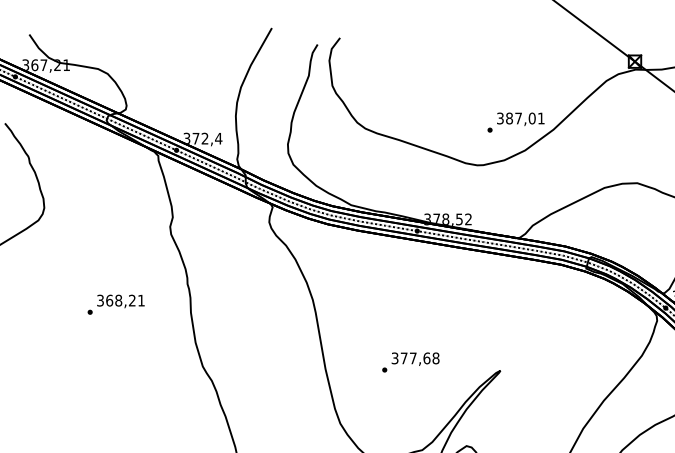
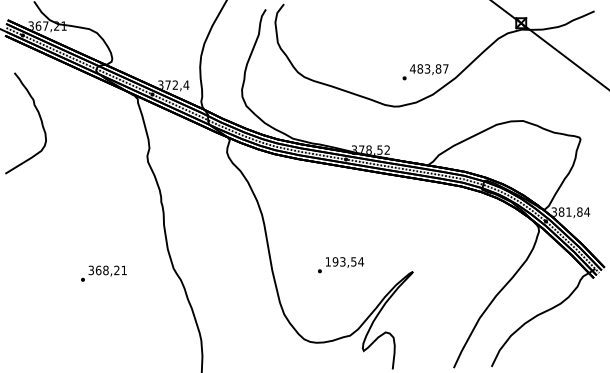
text: (520, 117) -> (429, 68), 387,01 -> 483,87
text: (115, 304) -> (103, 273), moved
text: (415, 357) -> (344, 261), 377,68 -> 193,54

